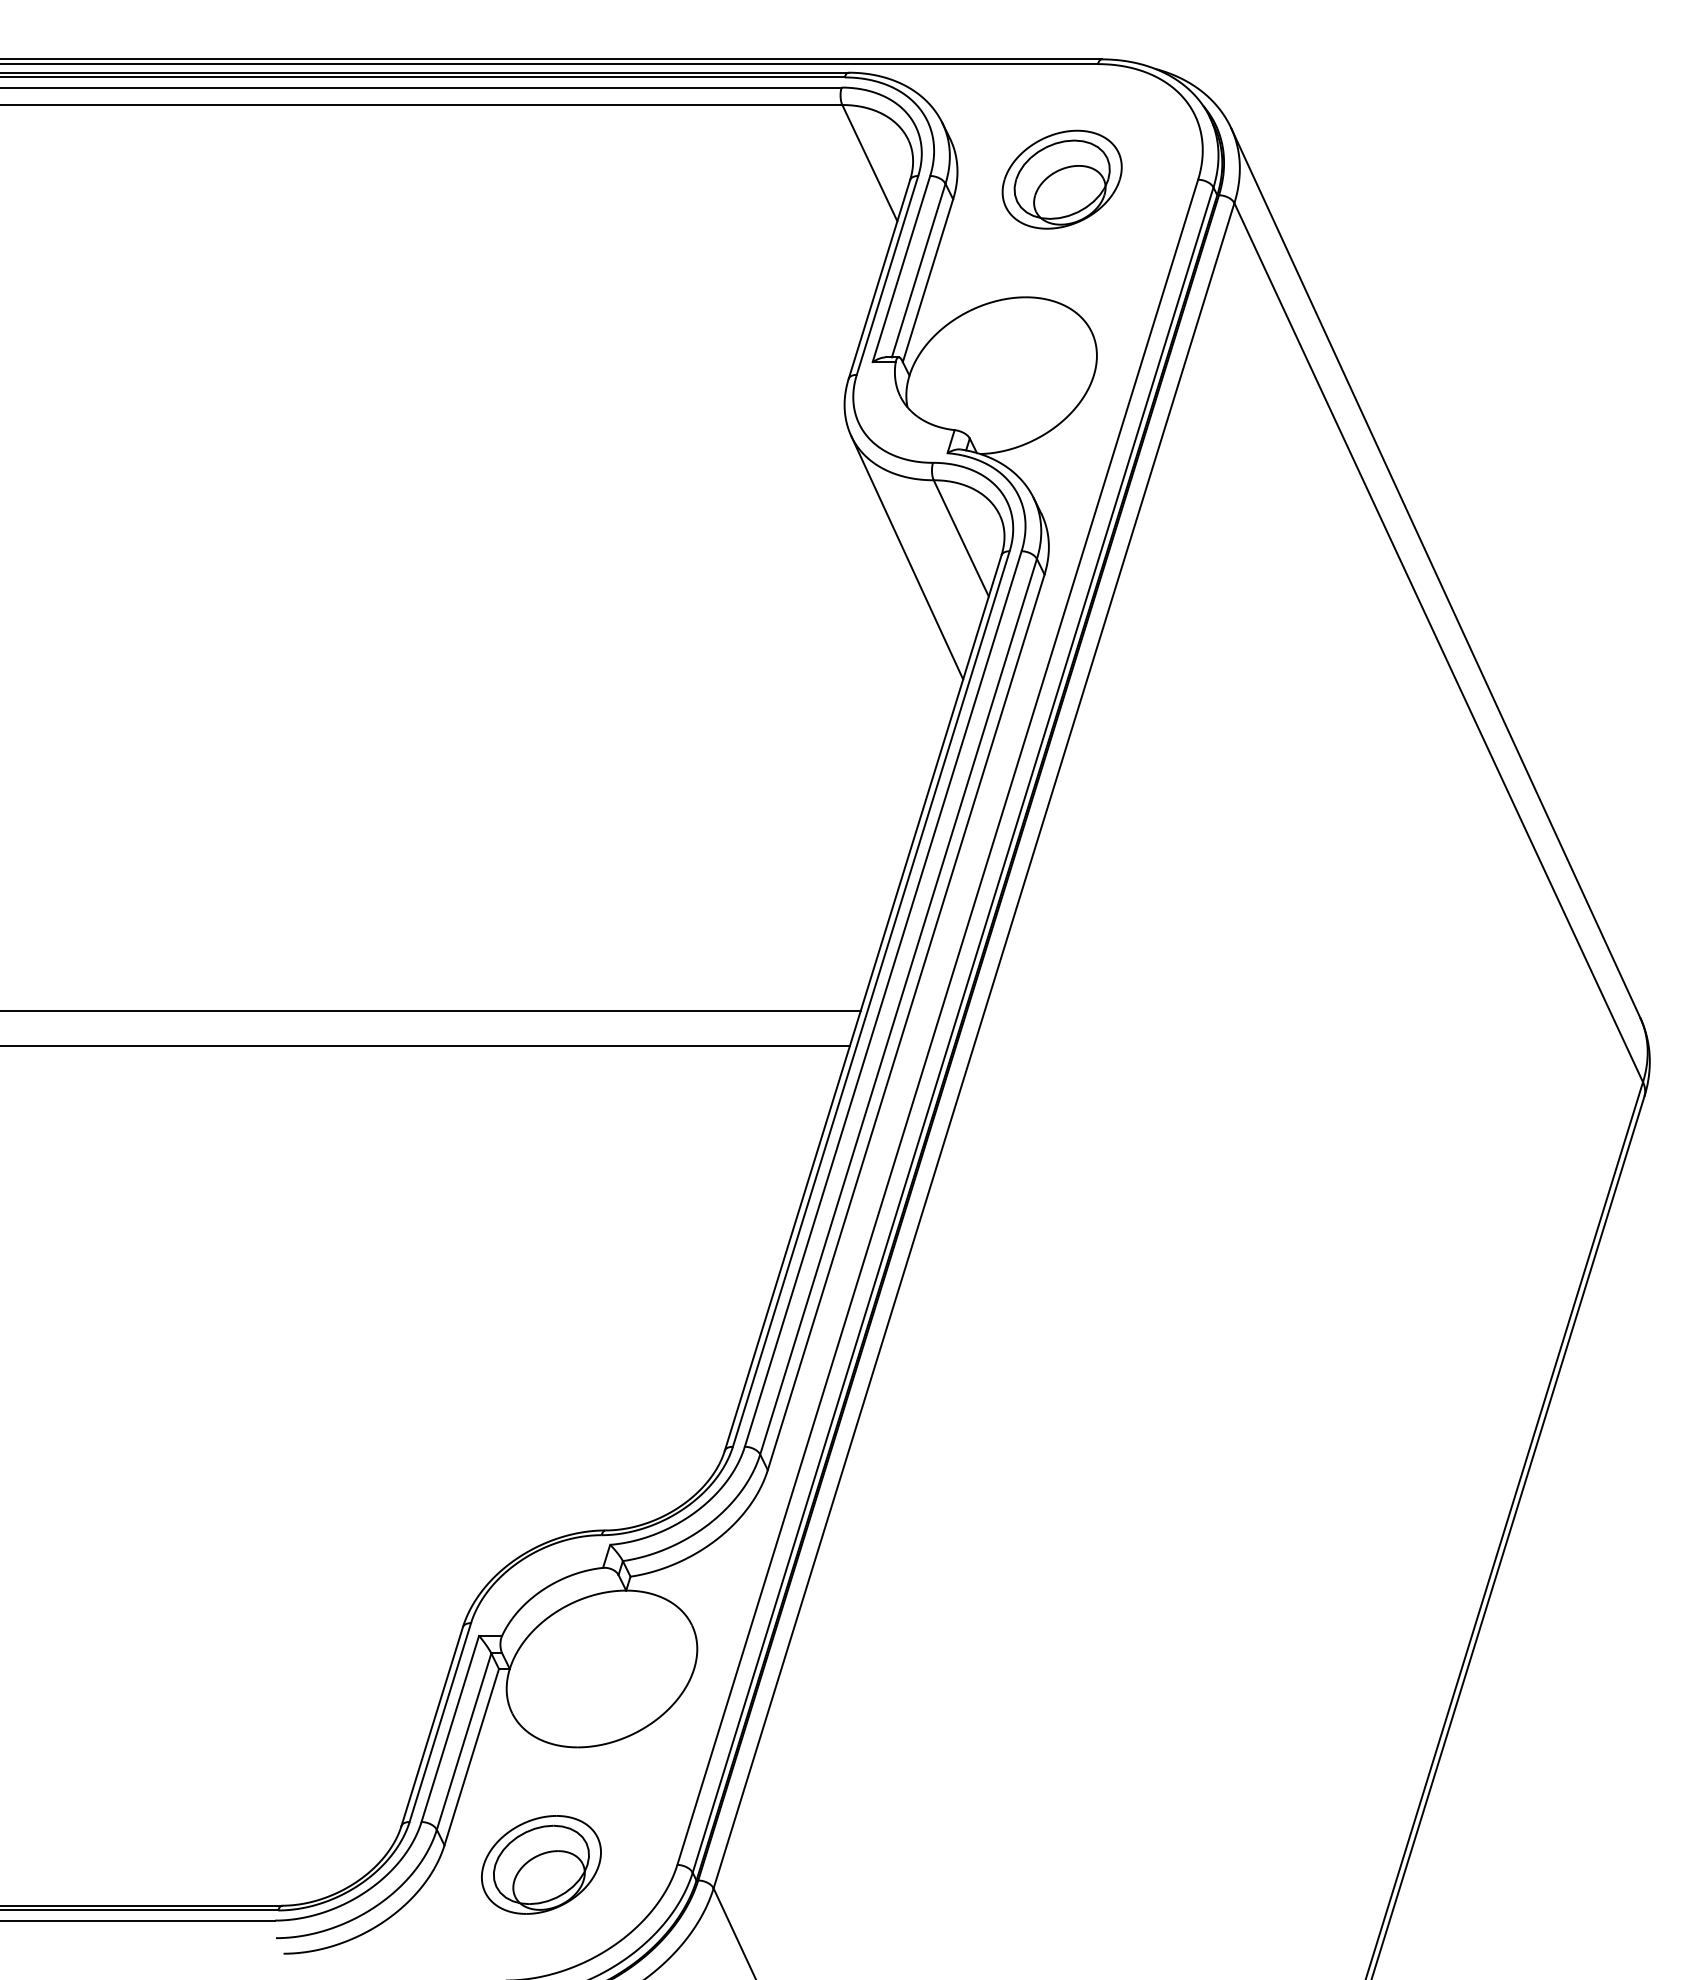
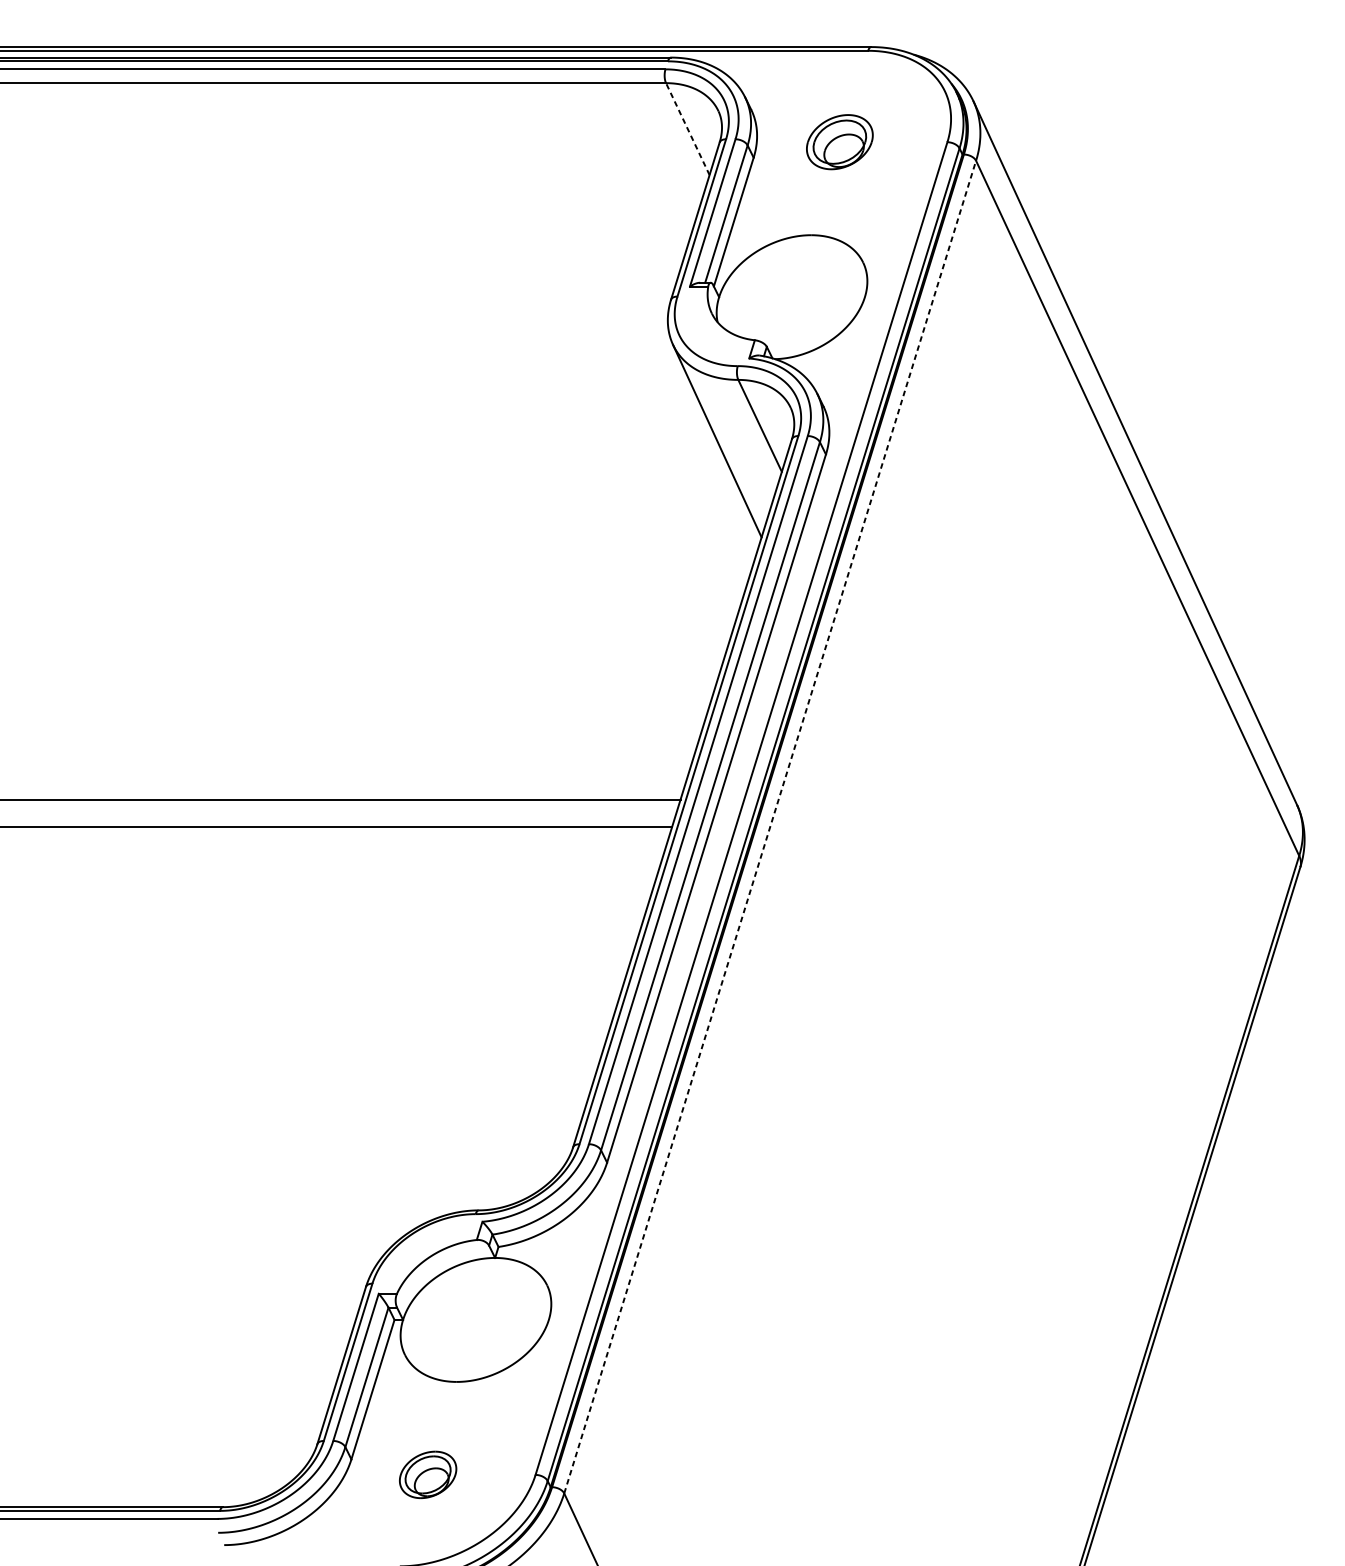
line: (869, 162) -> (687, 128), solid -> dashed
part: (1061, 179) -> (839, 142), size x0.7
line: (974, 1045) -> (770, 826), solid -> dashed
part: (541, 1864) -> (428, 1474), size x0.6

